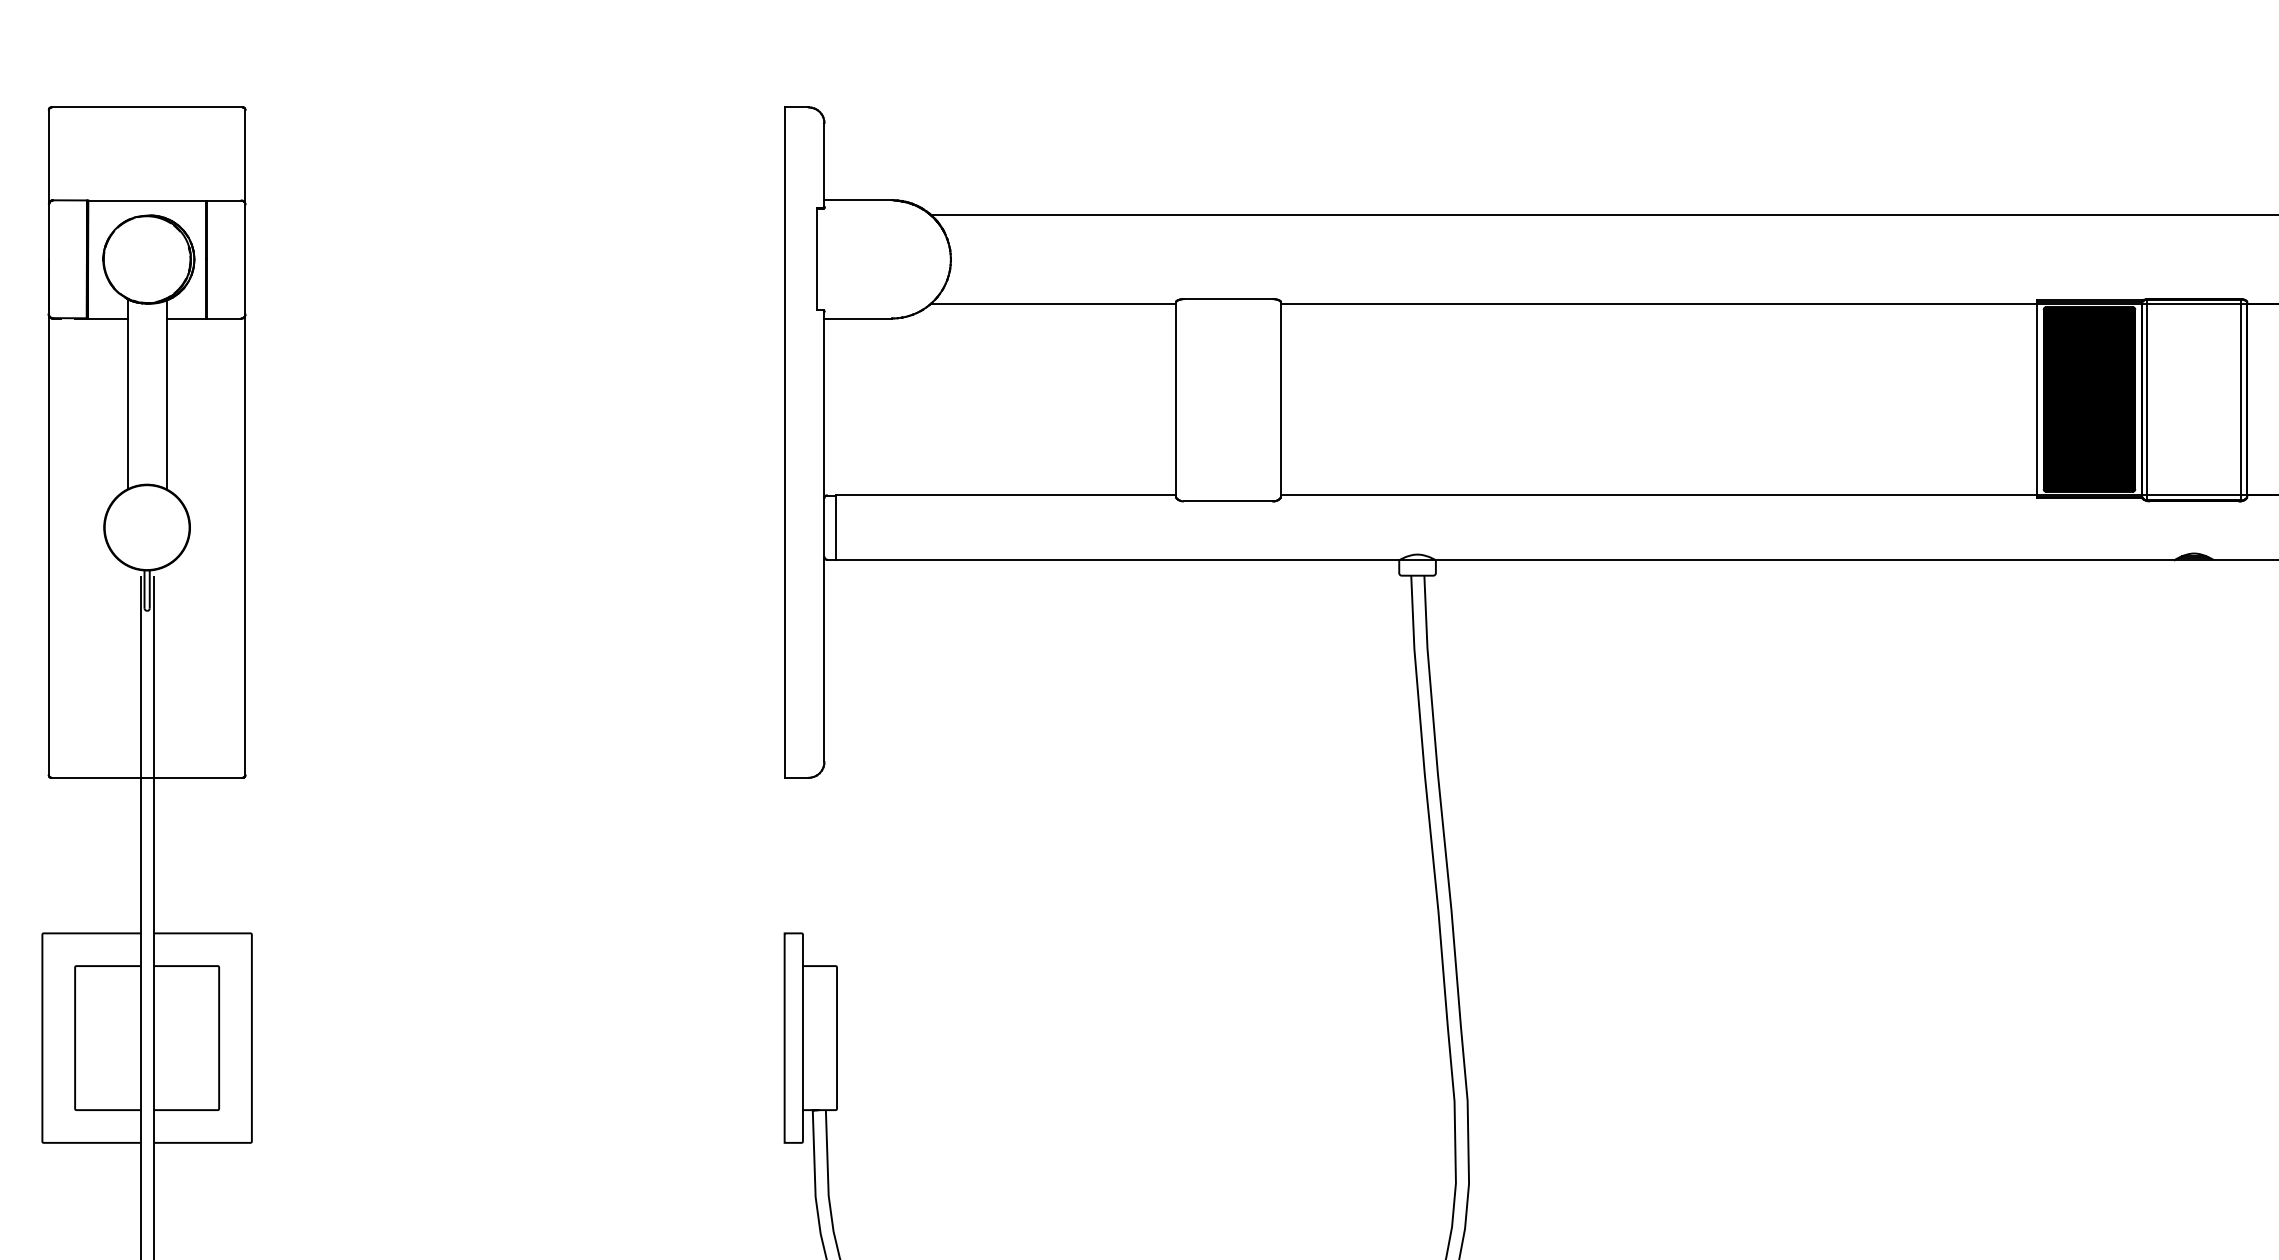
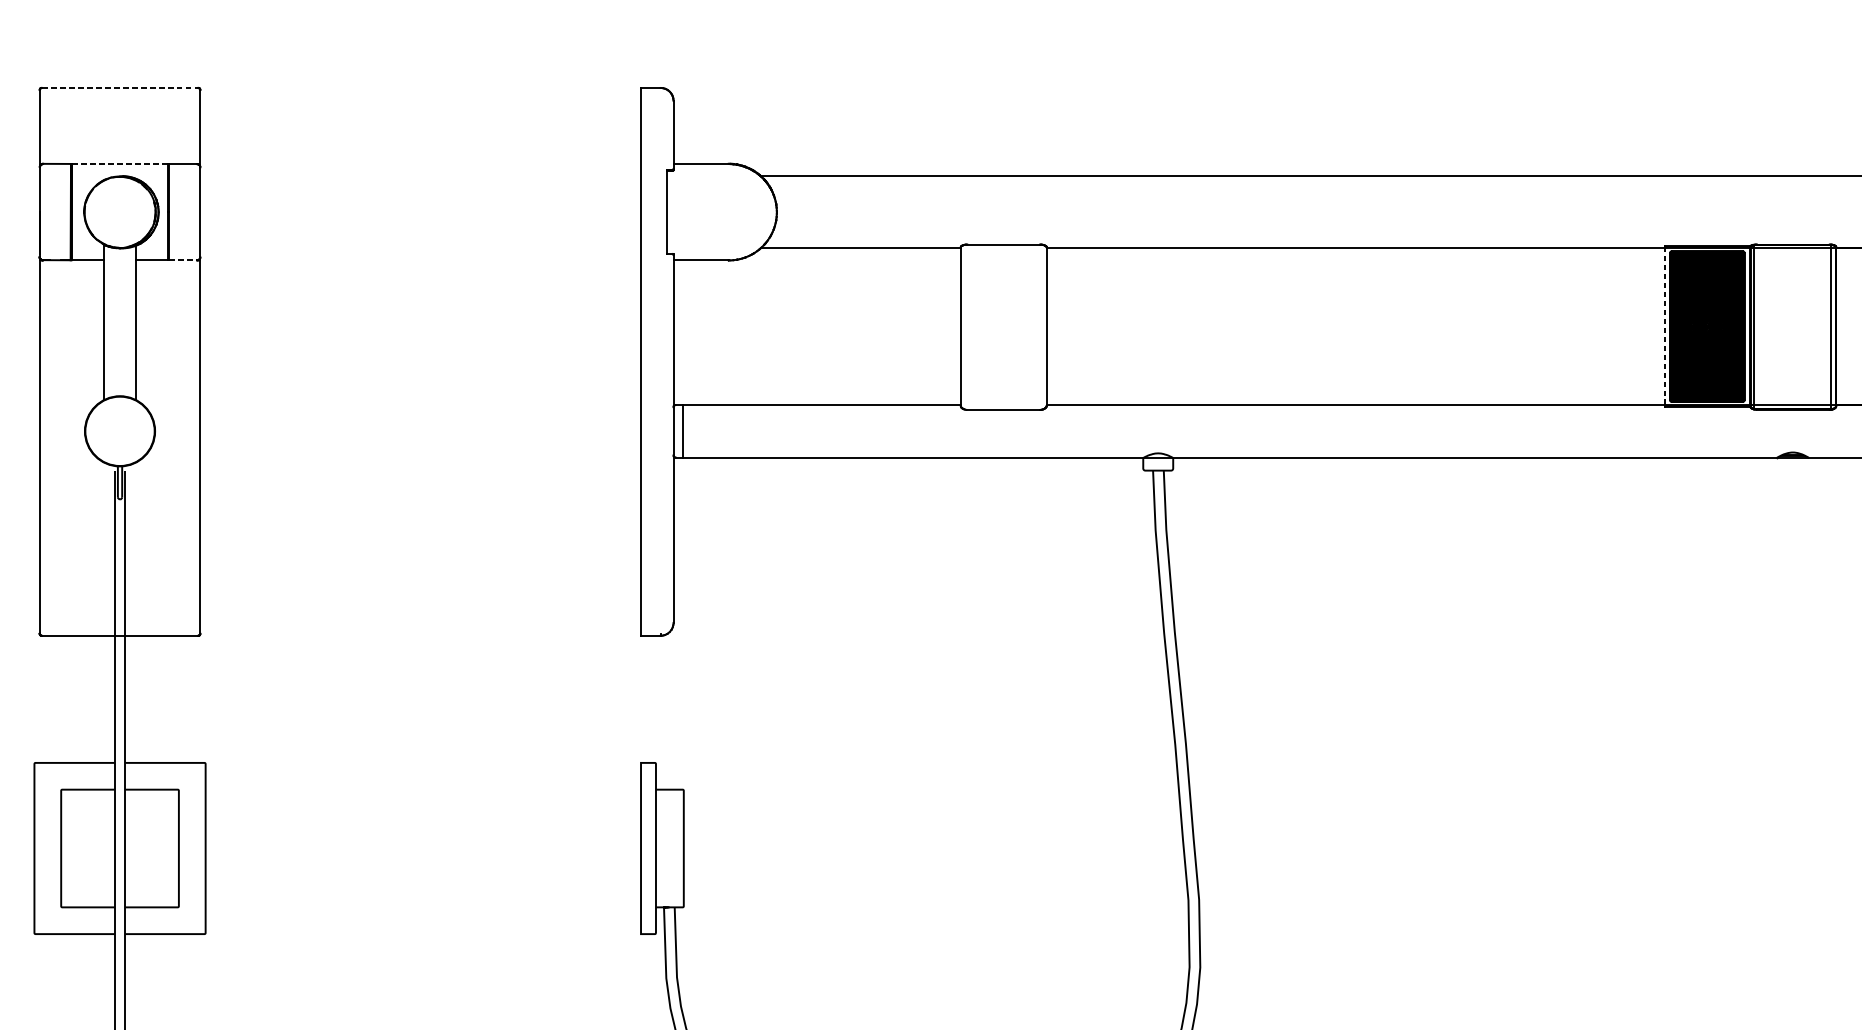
line: (147, 107) -> (120, 88), solid -> dashed
line: (147, 200) -> (120, 164), solid -> dashed
line: (224, 318) -> (183, 260), solid -> dashed
line: (2037, 399) -> (1664, 326), solid -> dashed

